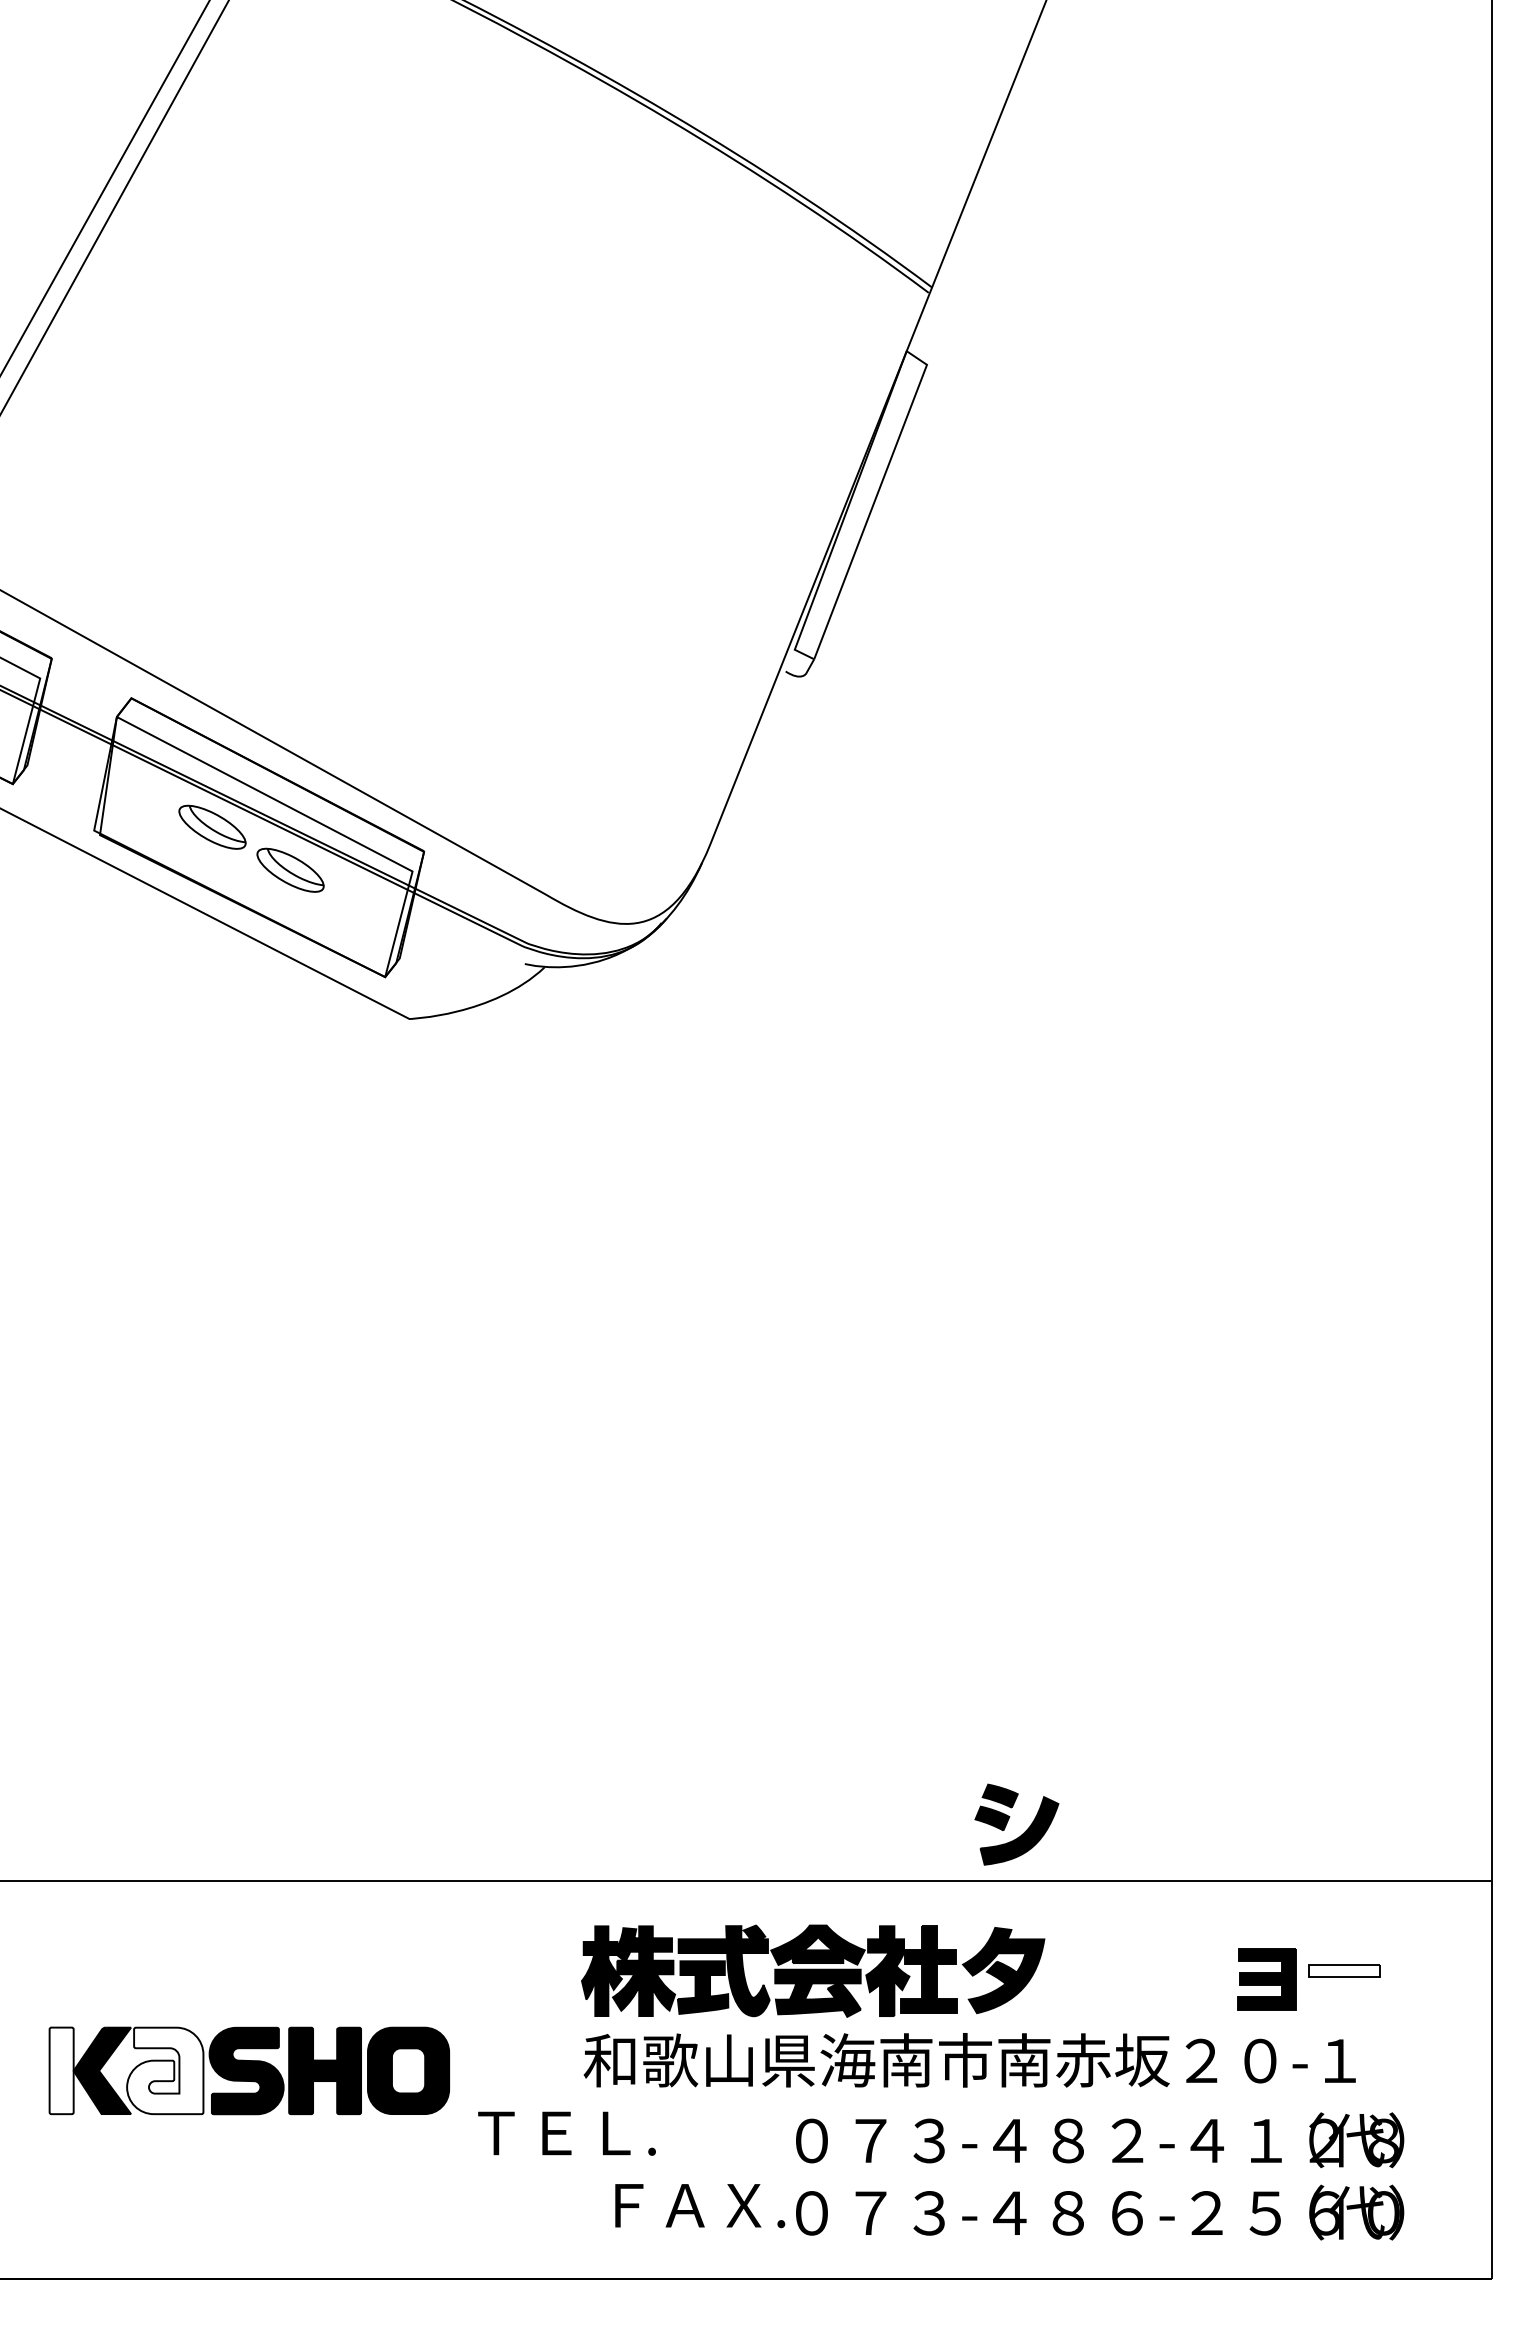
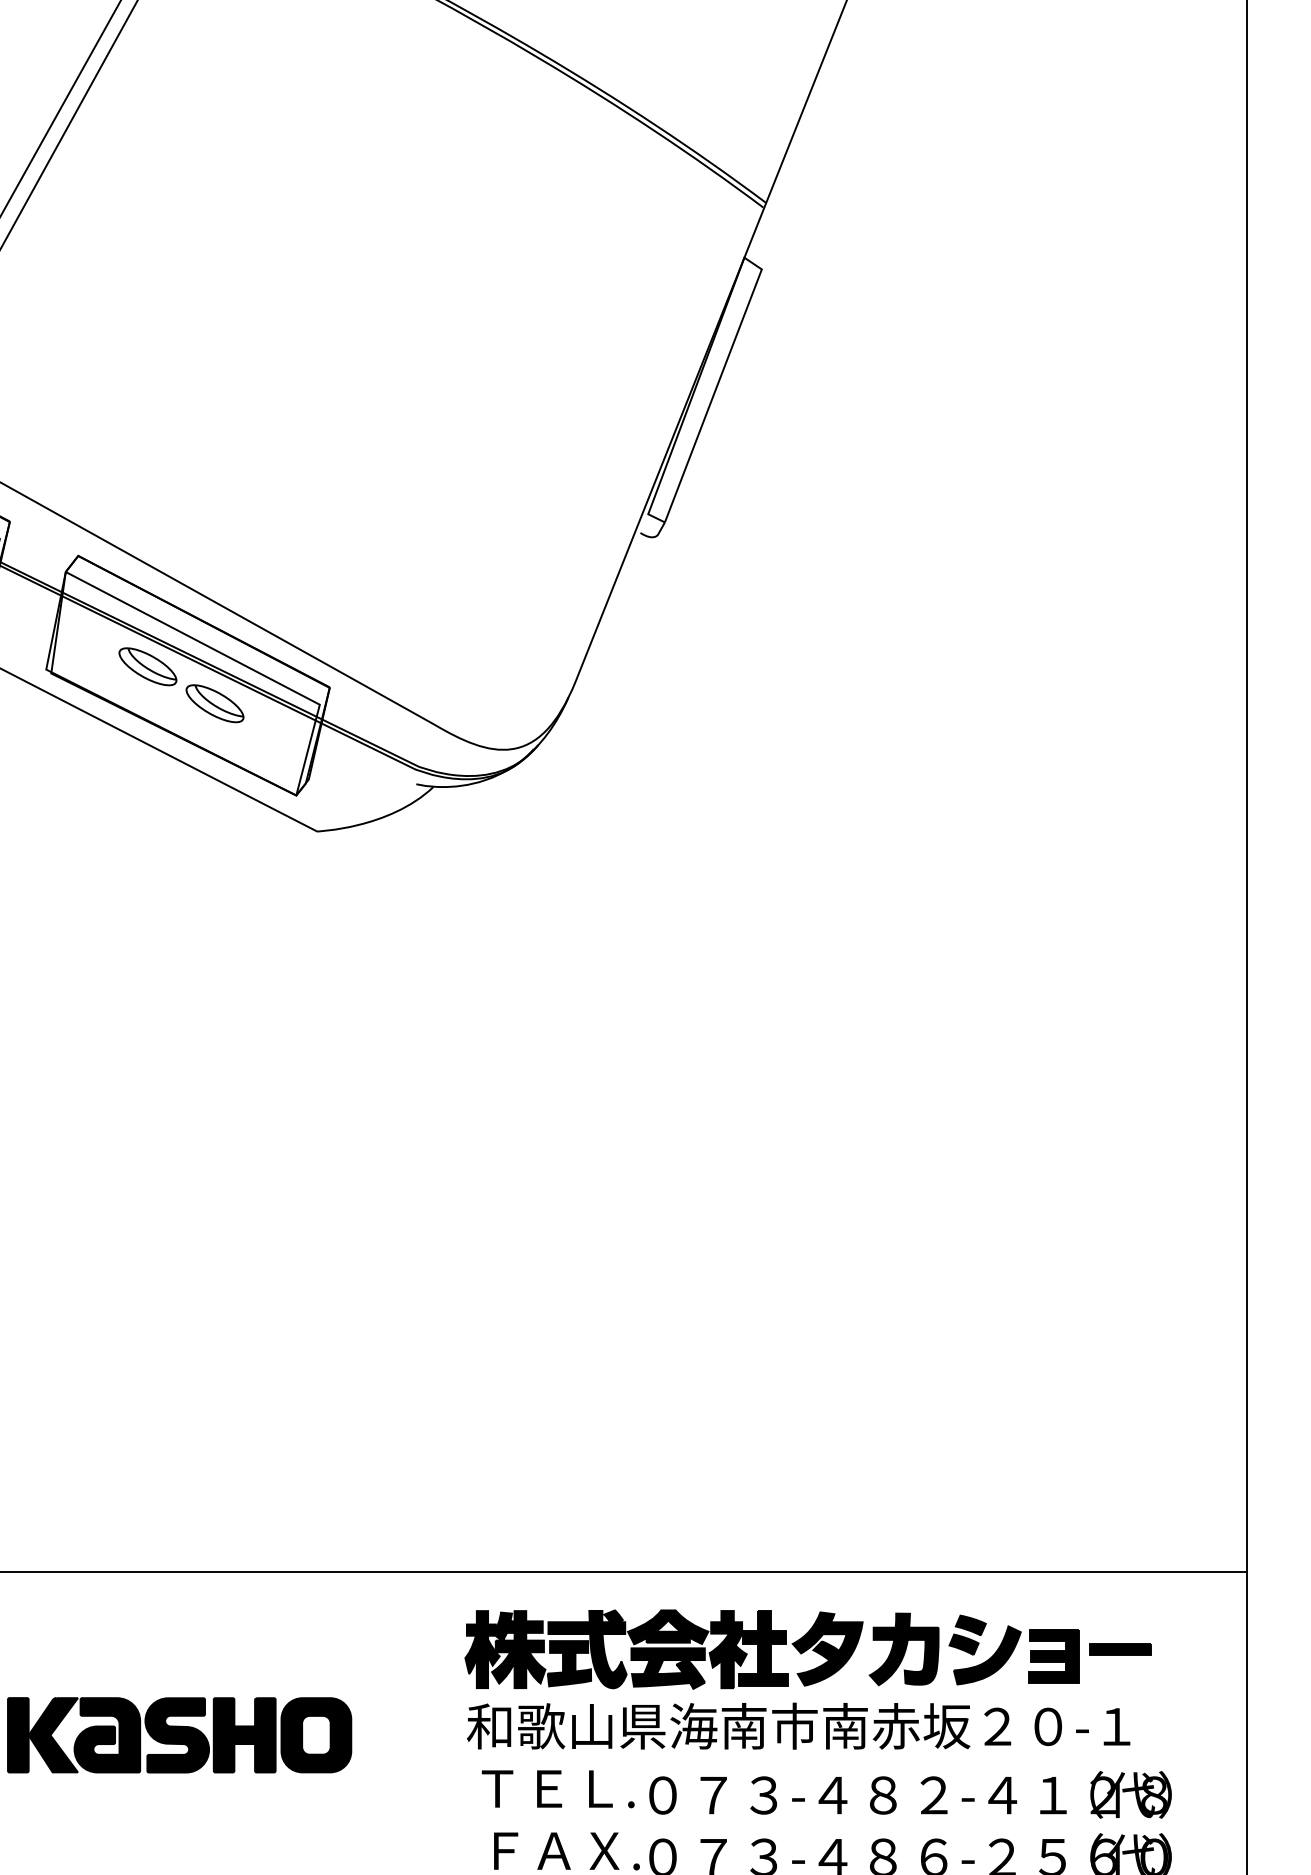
part: (1008, 1821) -> (977, 1647), moved
part: (1092, 1970) -> (904, 1649), added
fill: (1344, 1971) -> (1120, 1649), added
fill: (61, 2070) -> (18, 1734), added
fill: (165, 2070) -> (107, 1734), added
text: (566, 2133) -> (557, 1789), moved

